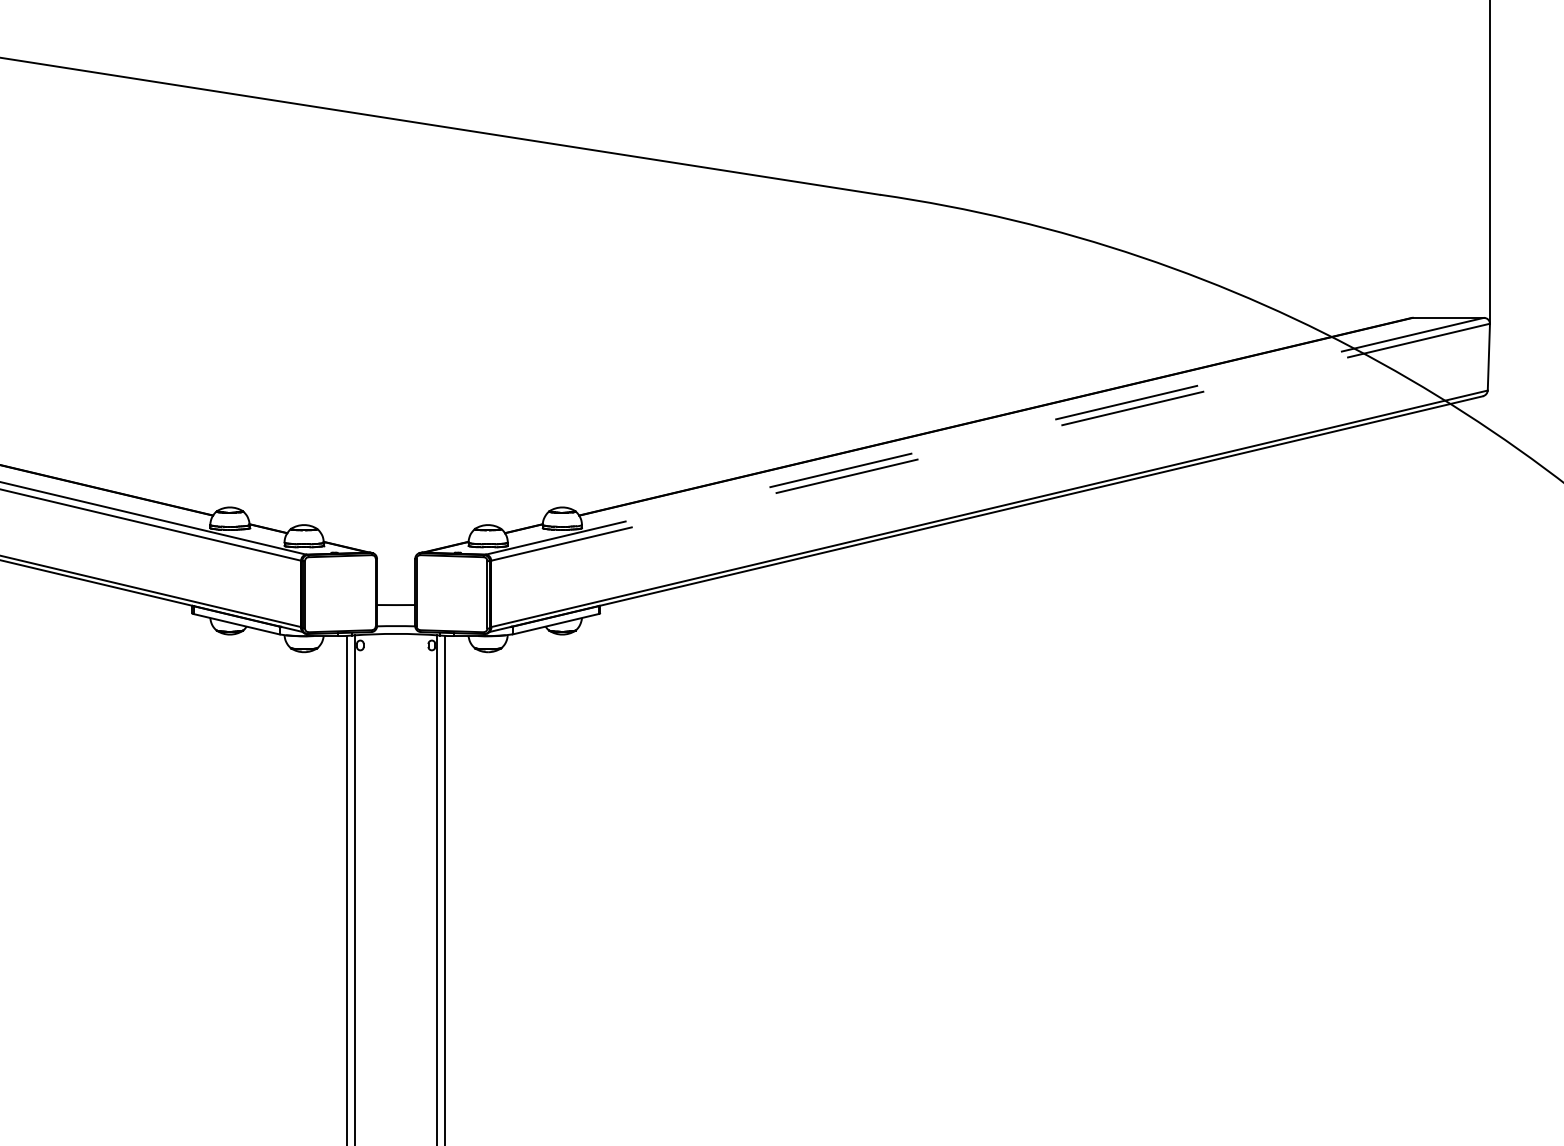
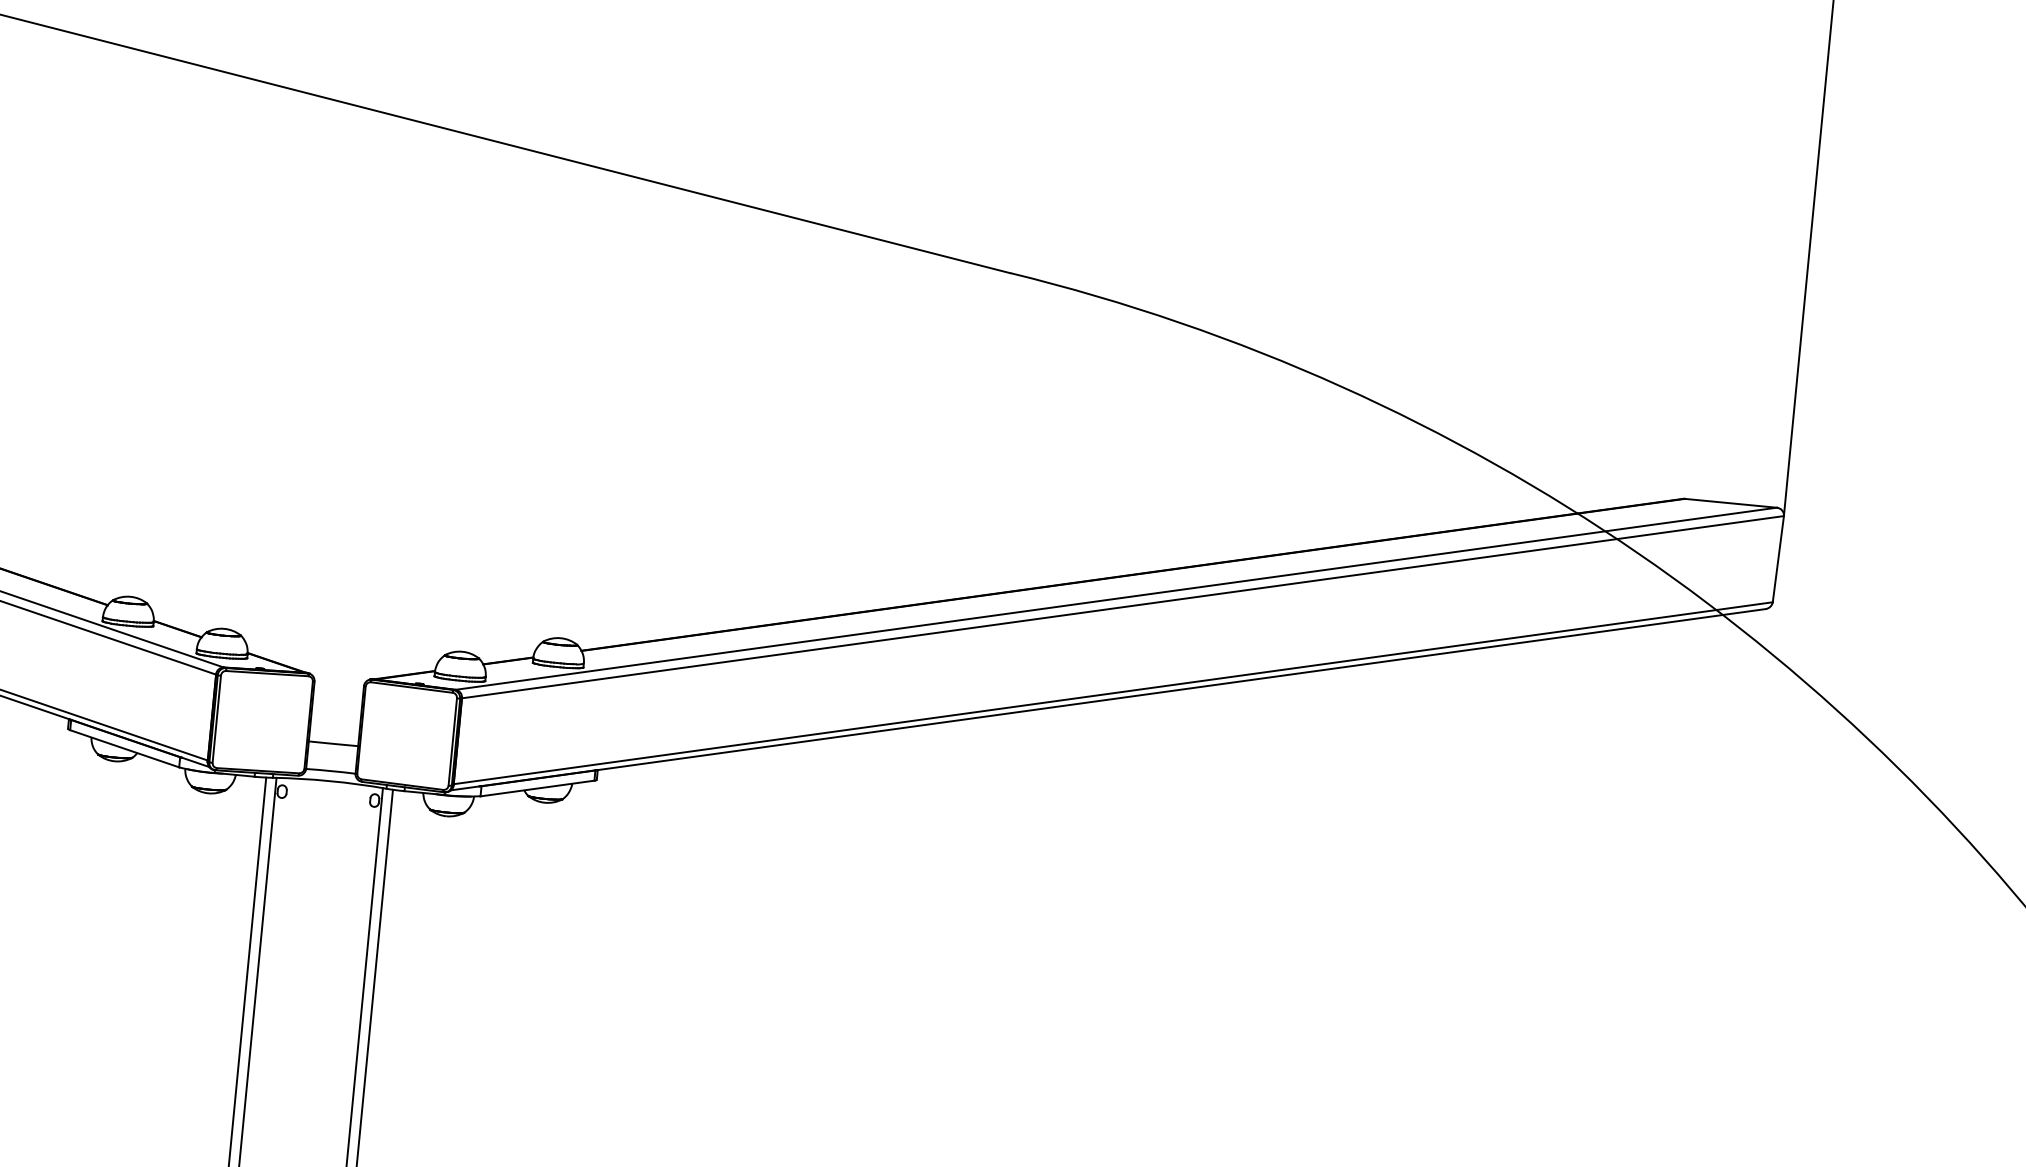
line: (984, 436) -> (1115, 599), dashed -> solid
line: (990, 442) -> (1122, 607), dashed -> solid

